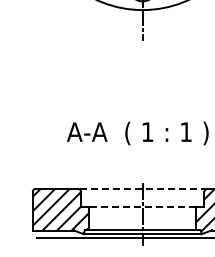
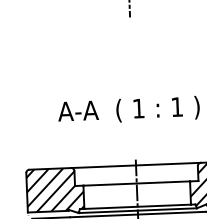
line: (142, 188) -> (135, 165), dashed -> solid
line: (142, 206) -> (136, 183), dashed -> solid

